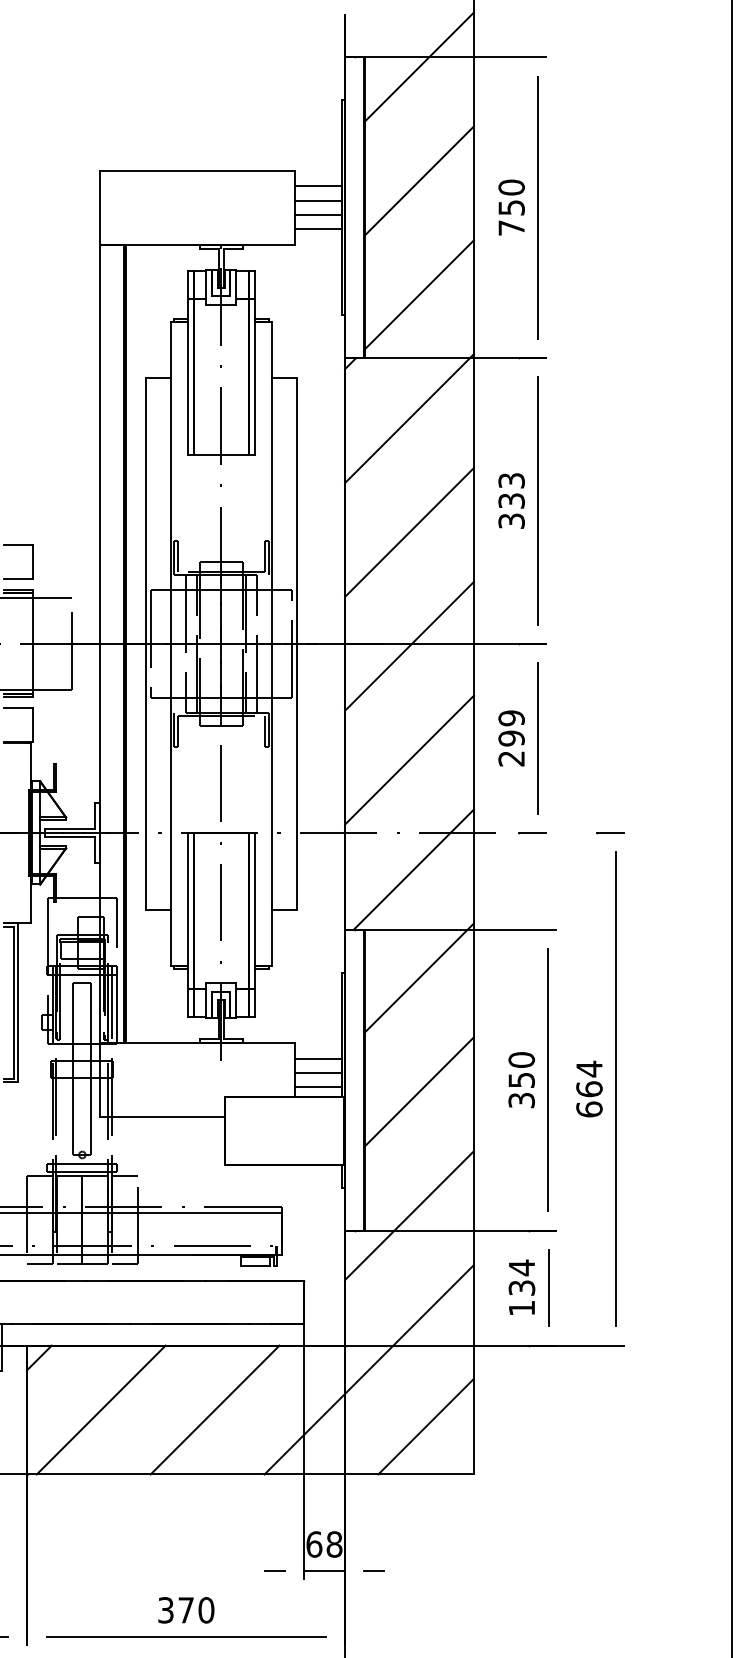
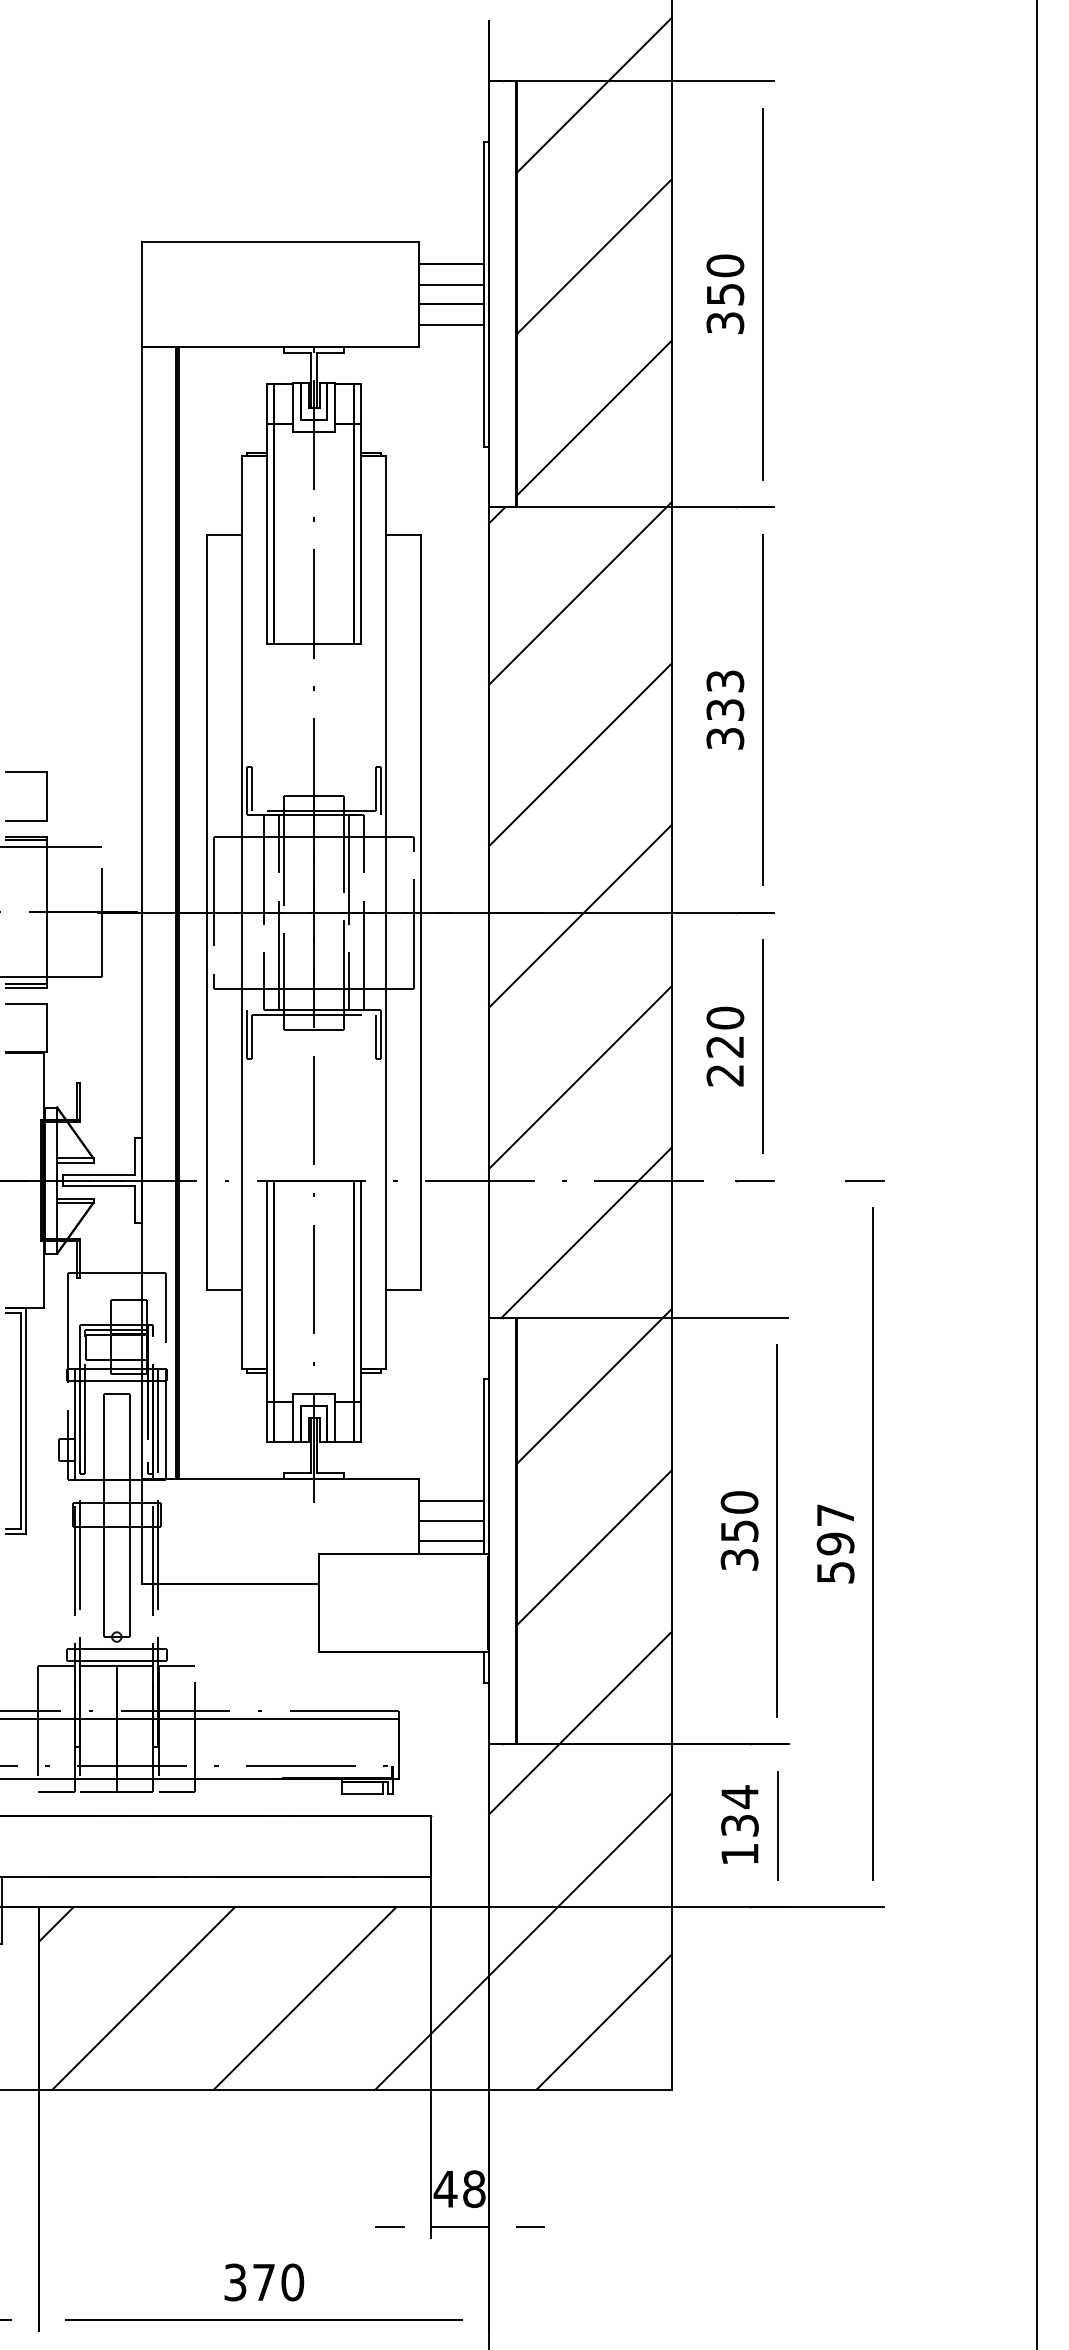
text: (511, 227) -> (725, 322), 750 -> 350
text: (511, 728) -> (725, 1032), 299 -> 220
text: (589, 1088) -> (835, 1542), 664 -> 597
text: (313, 1544) -> (444, 2189), 68 -> 48

